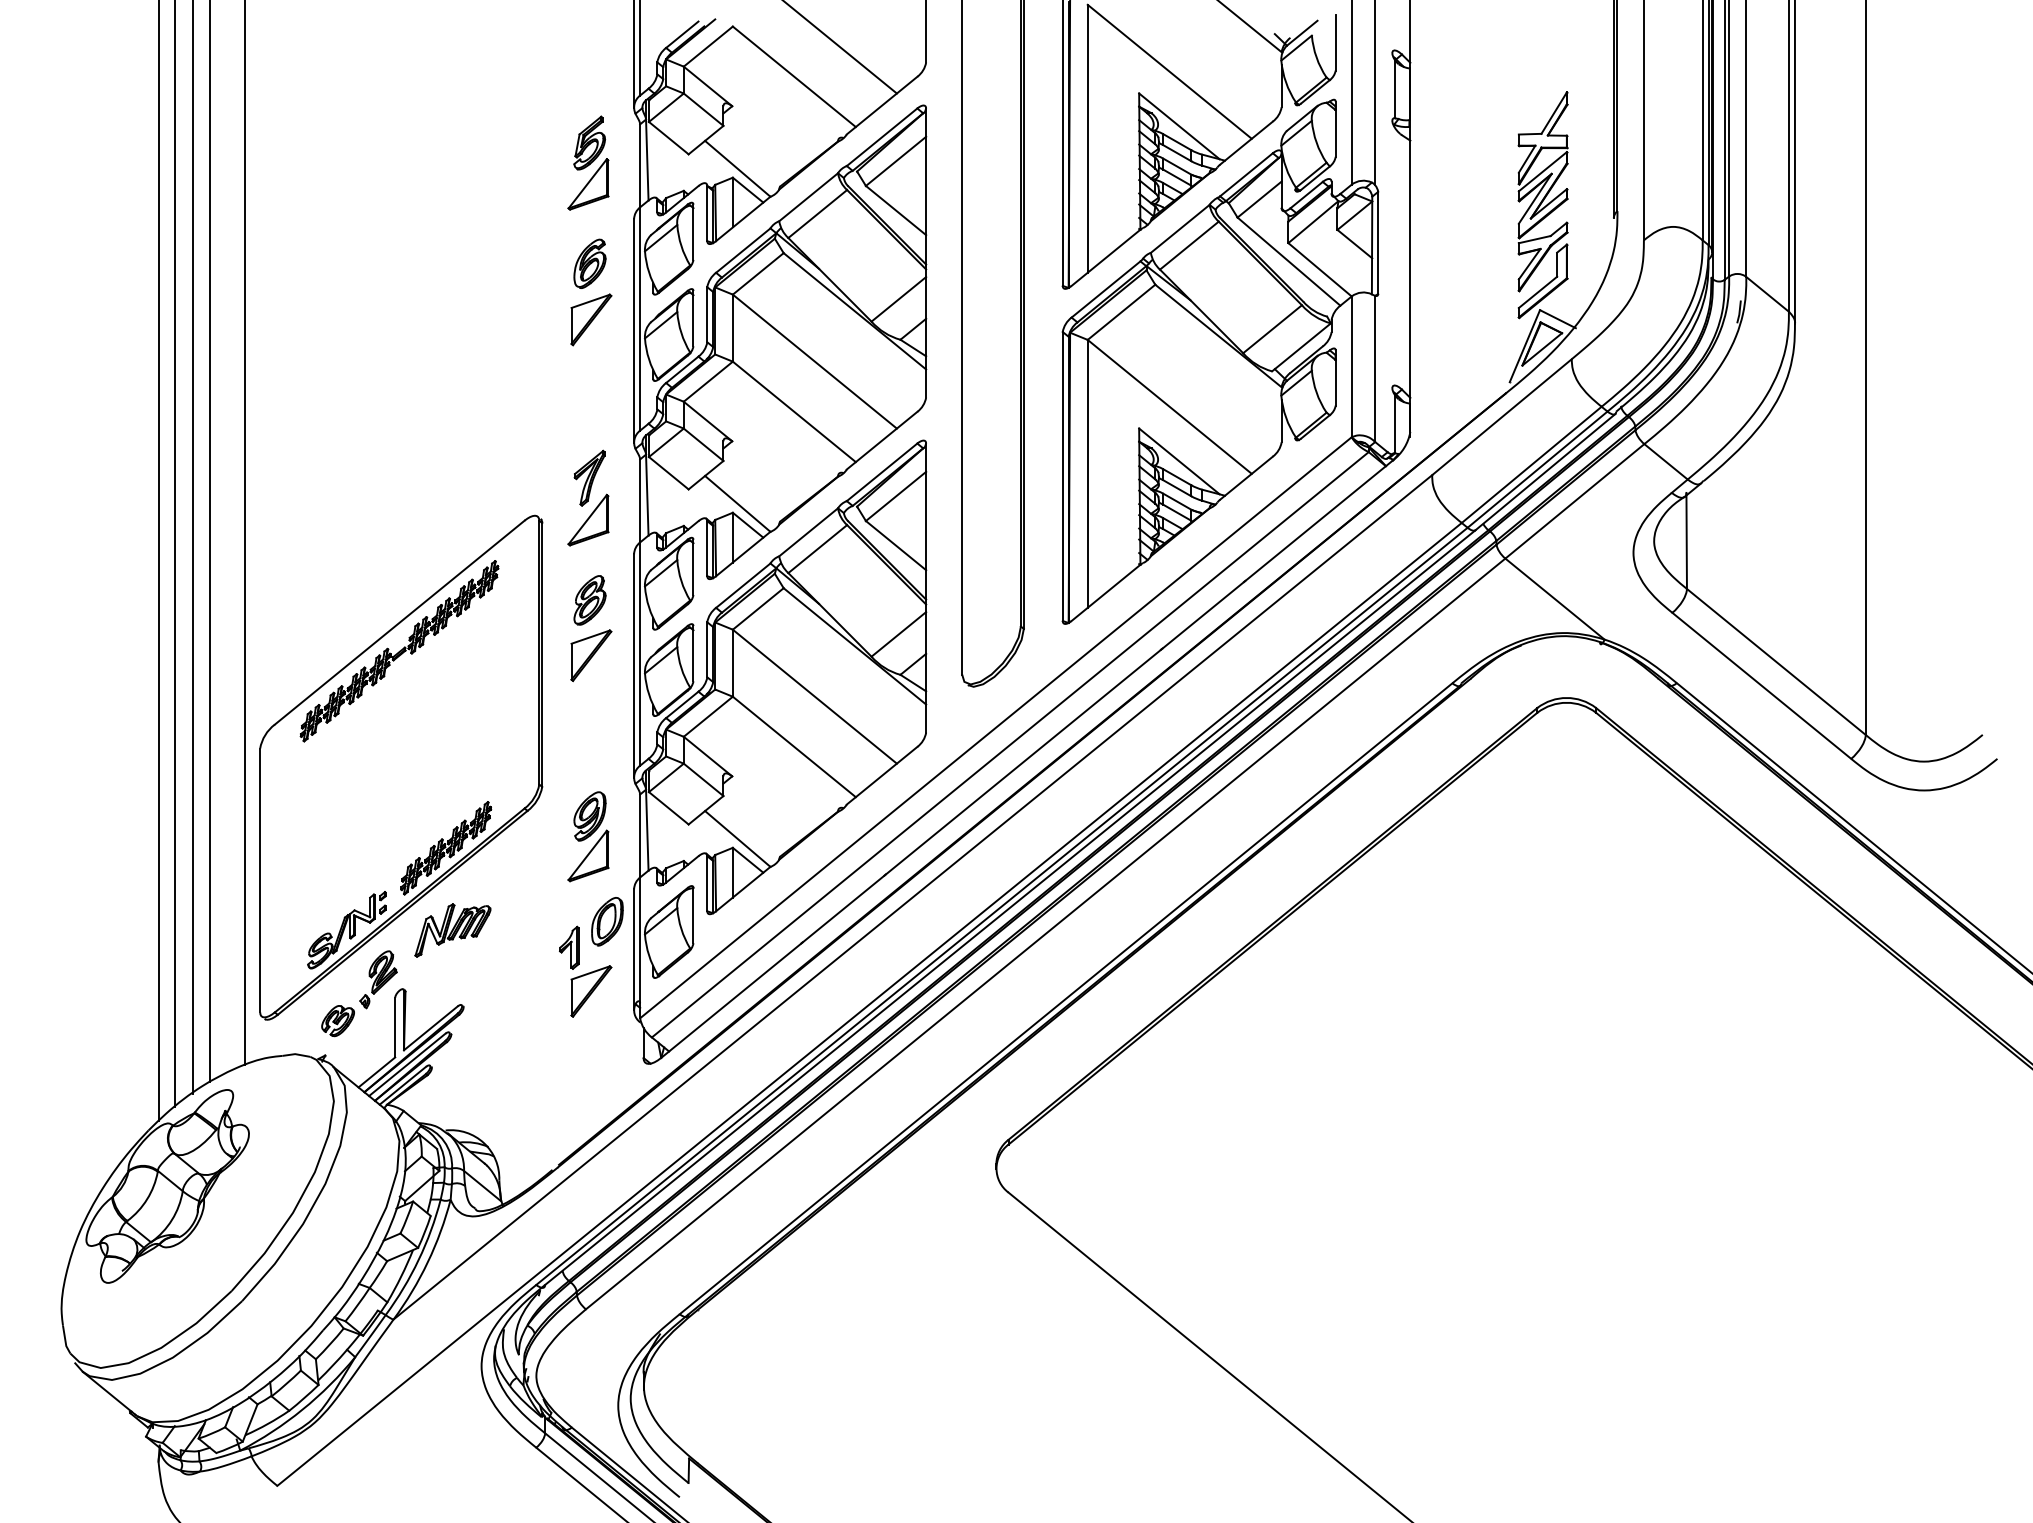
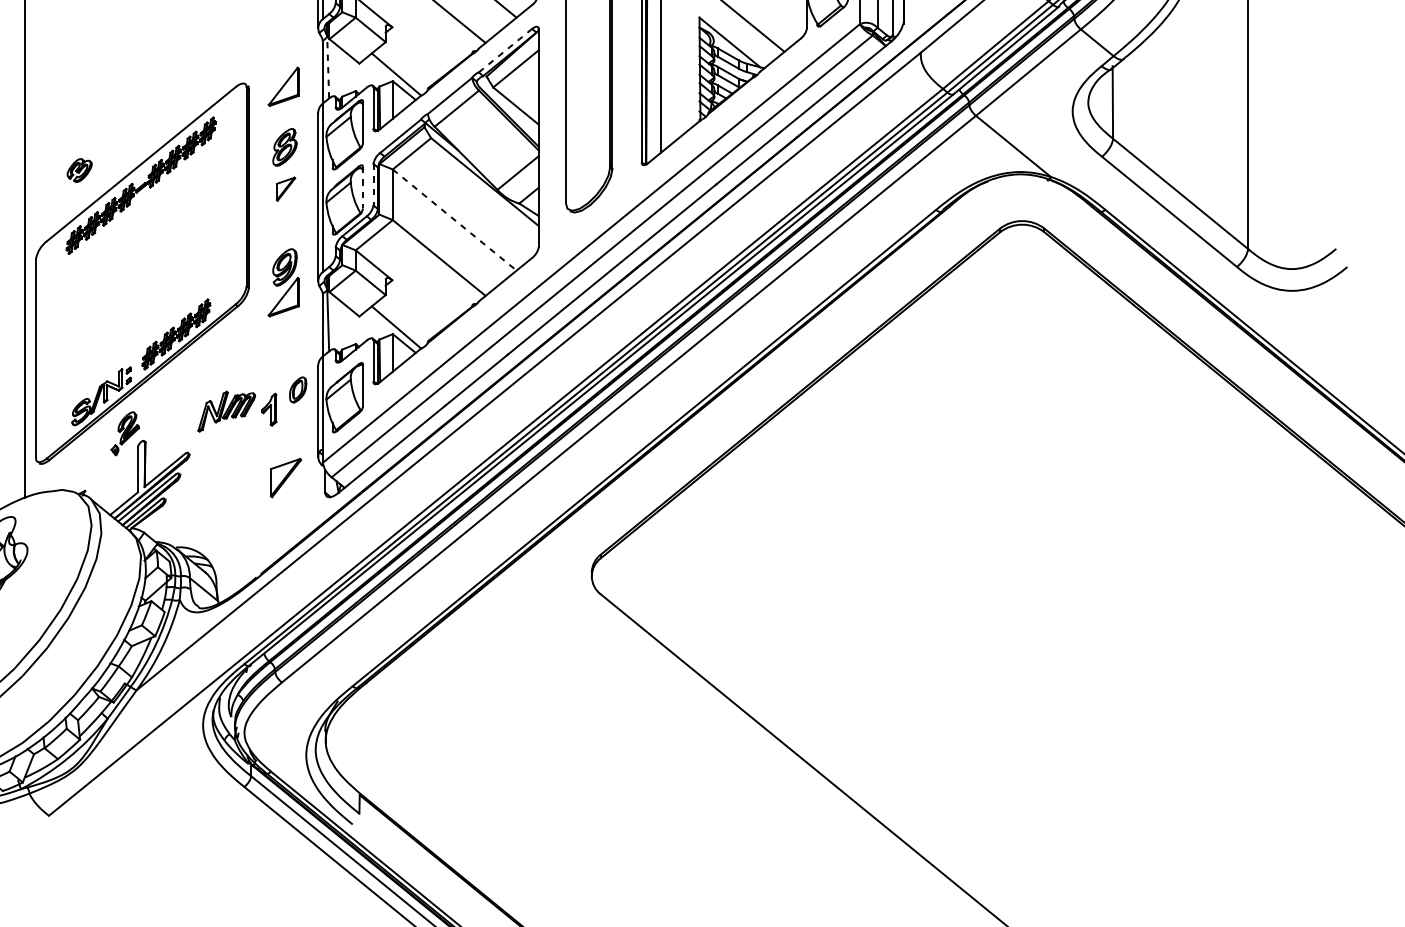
line: (882, 472) -> (505, 50), solid -> dashed
part: (589, 477) -> (284, 54), removed
line: (647, 494) -> (328, 67), solid -> dashed
line: (707, 649) -> (373, 184), solid -> dashed
line: (693, 653) -> (363, 187), solid -> dashed
part: (591, 655) -> (286, 188), size x0.6
line: (814, 696) -> (454, 219), solid -> dashed
part: (588, 836) -> (283, 282), moved
part: (607, 921) -> (298, 389), size x0.7
part: (452, 930) -> (226, 411), moved
part: (591, 991) -> (286, 478), moved
part: (337, 1021) -> (79, 170), moved

